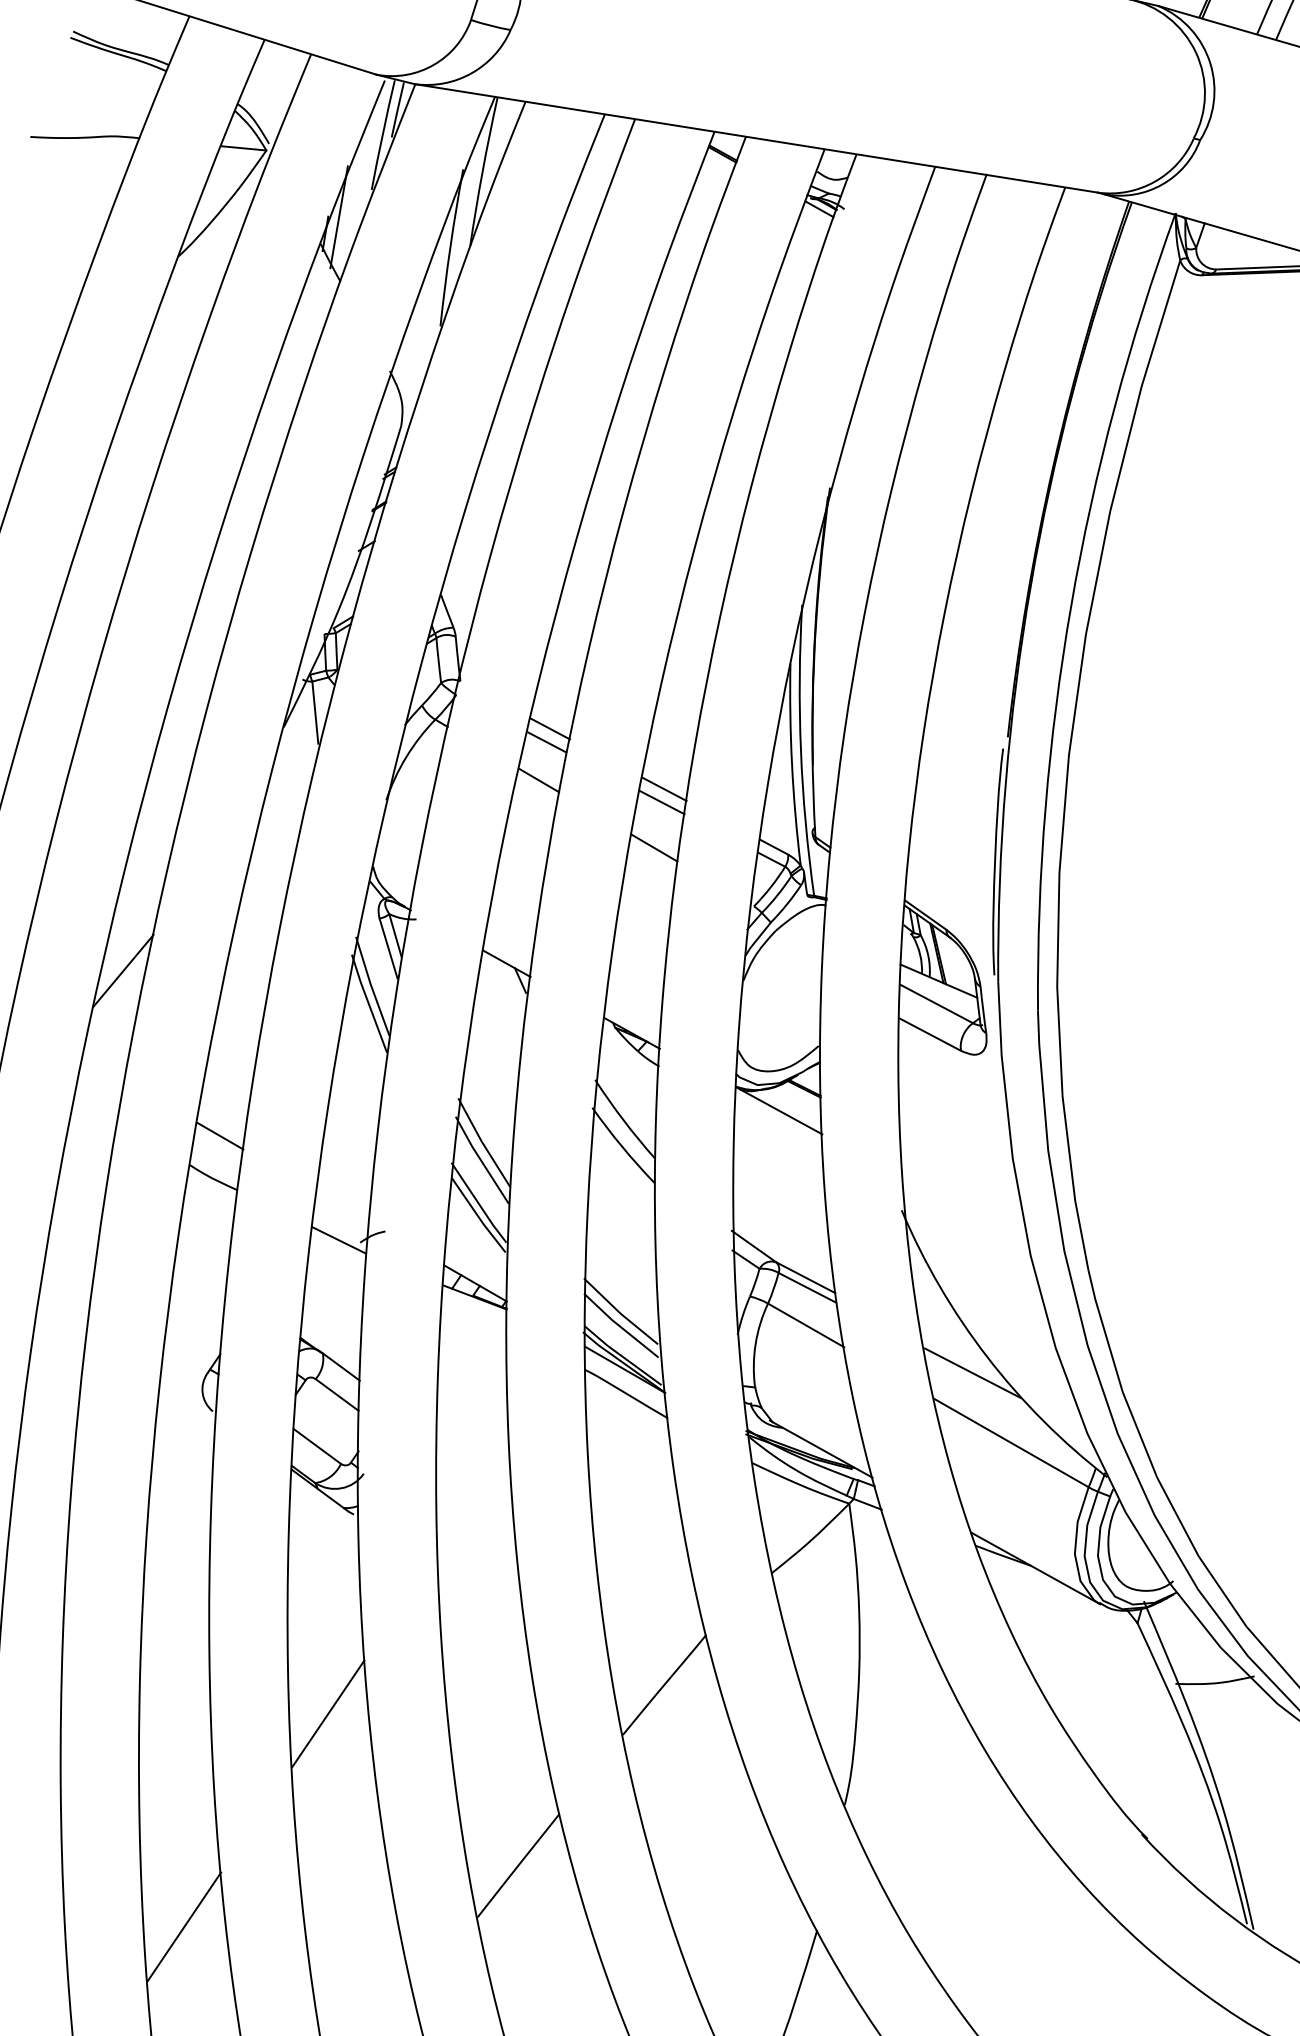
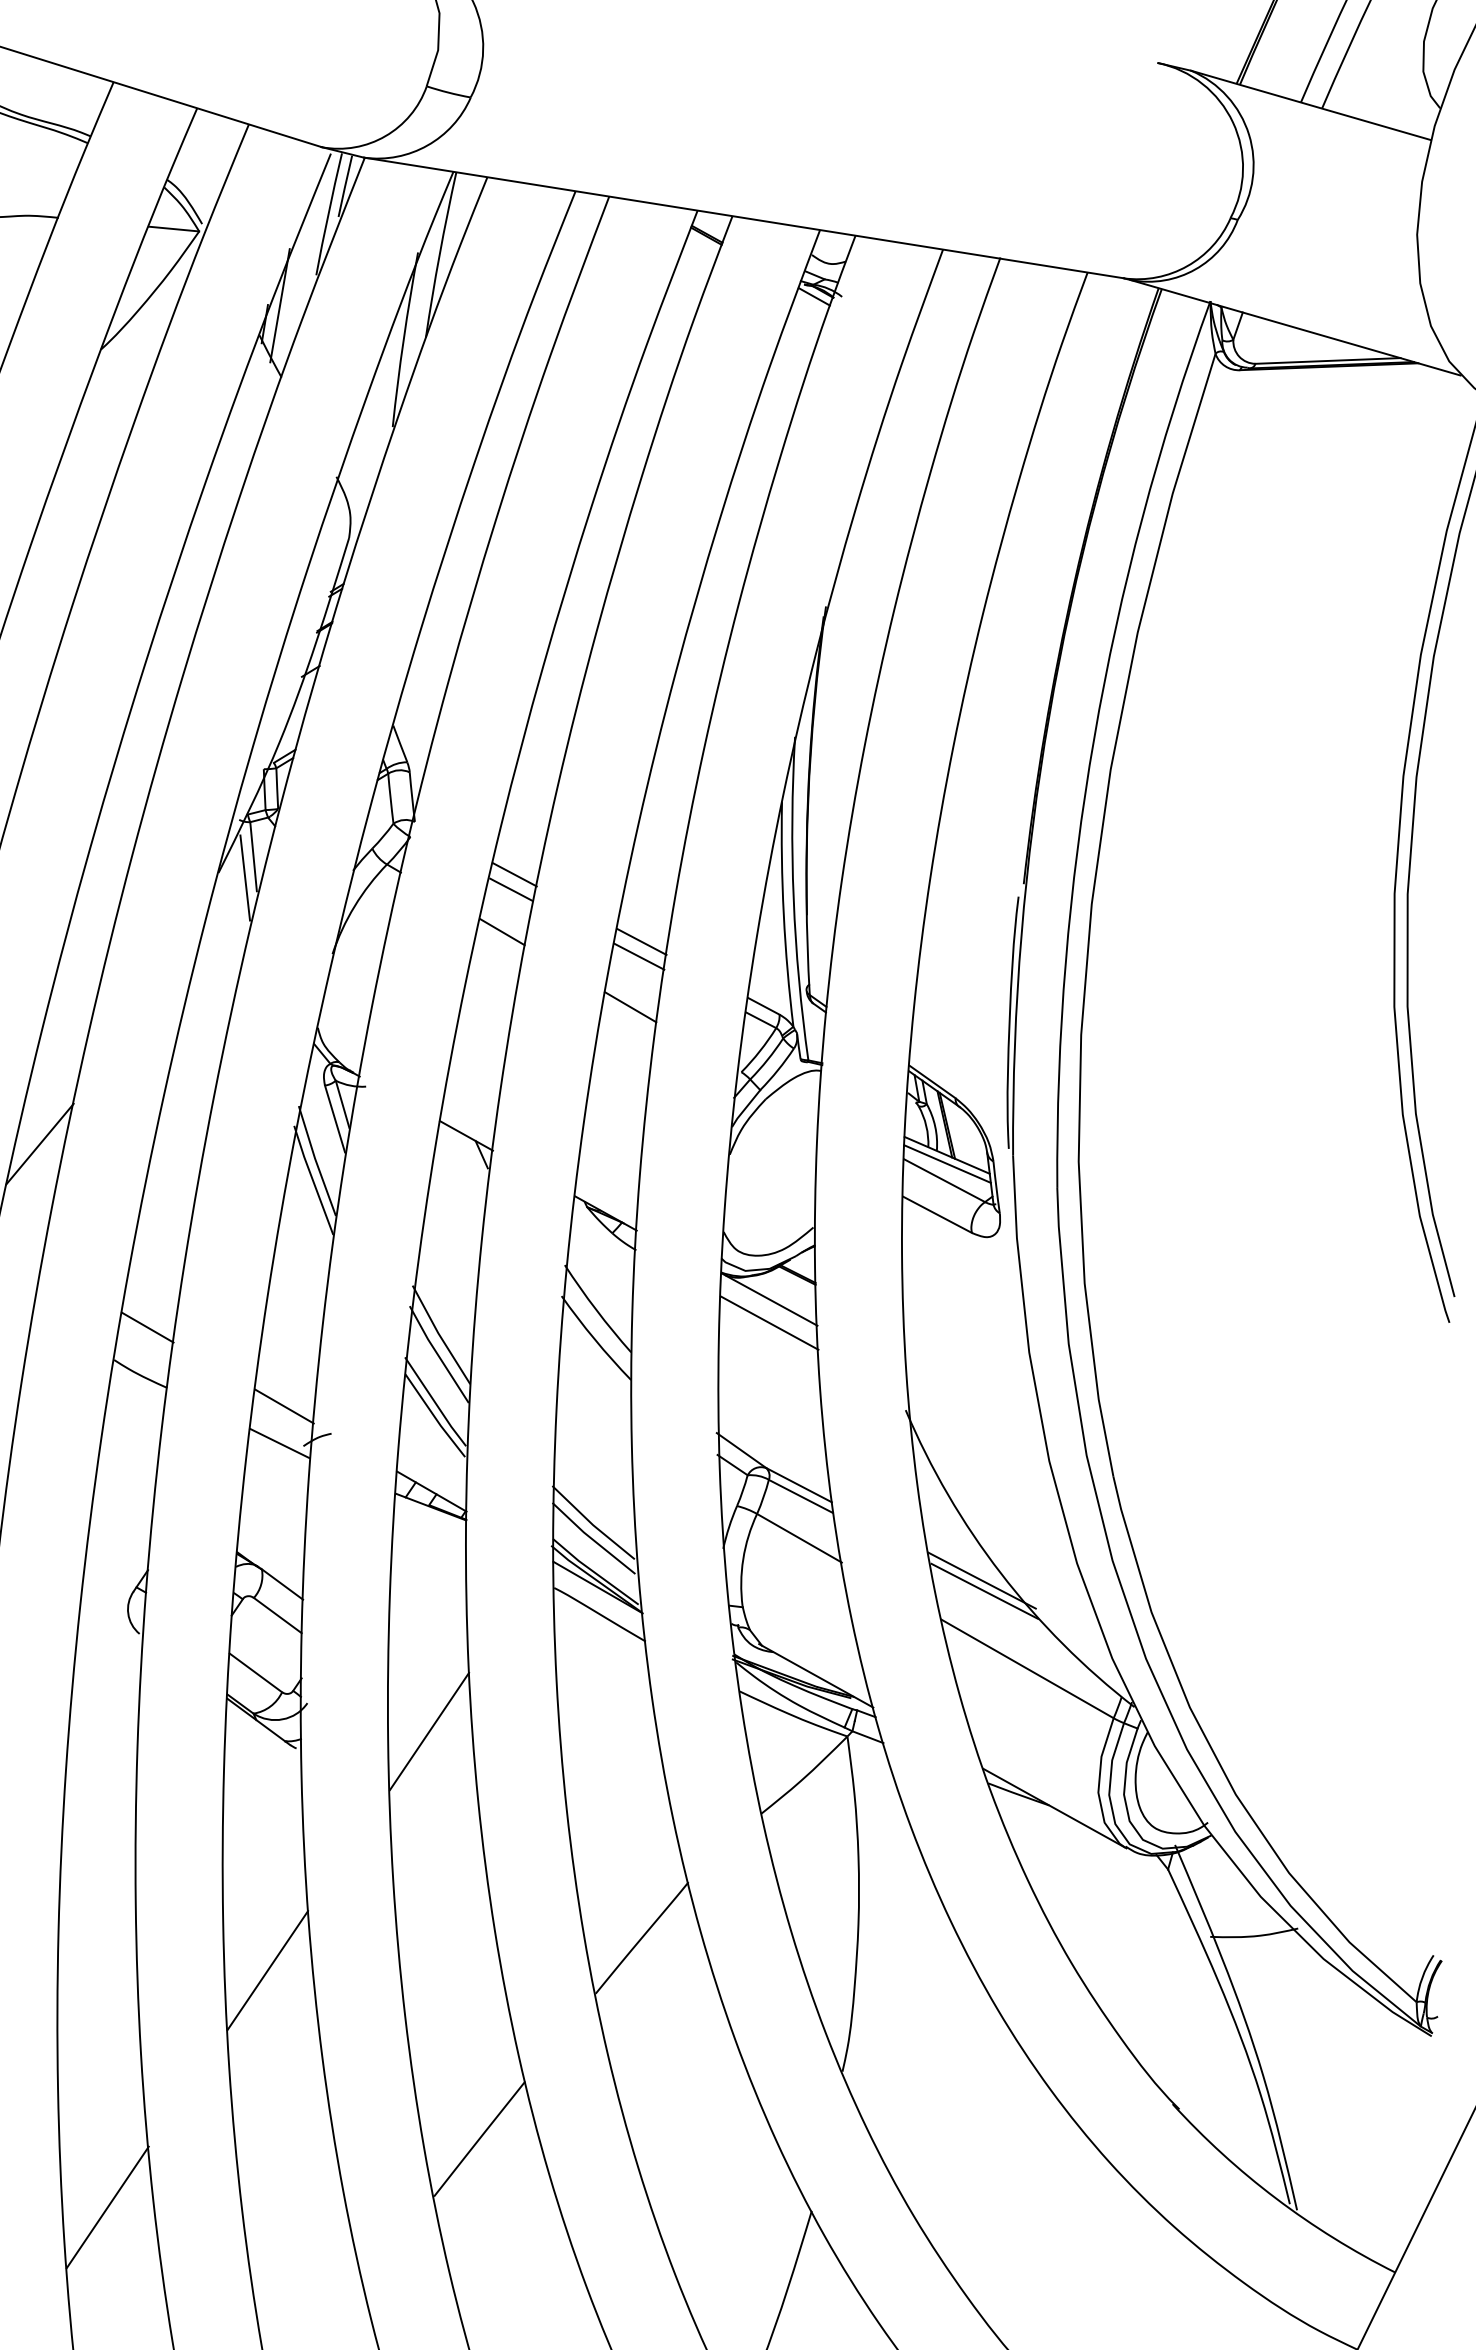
line: (308, 731) -> (245, 877), added
line: (939, 988) -> (947, 1163), added
line: (779, 1131) -> (769, 1322), added
line: (343, 1206) -> (284, 1406), added
line: (969, 1363) -> (981, 1580), added
line: (473, 1499) -> (429, 1731), added

